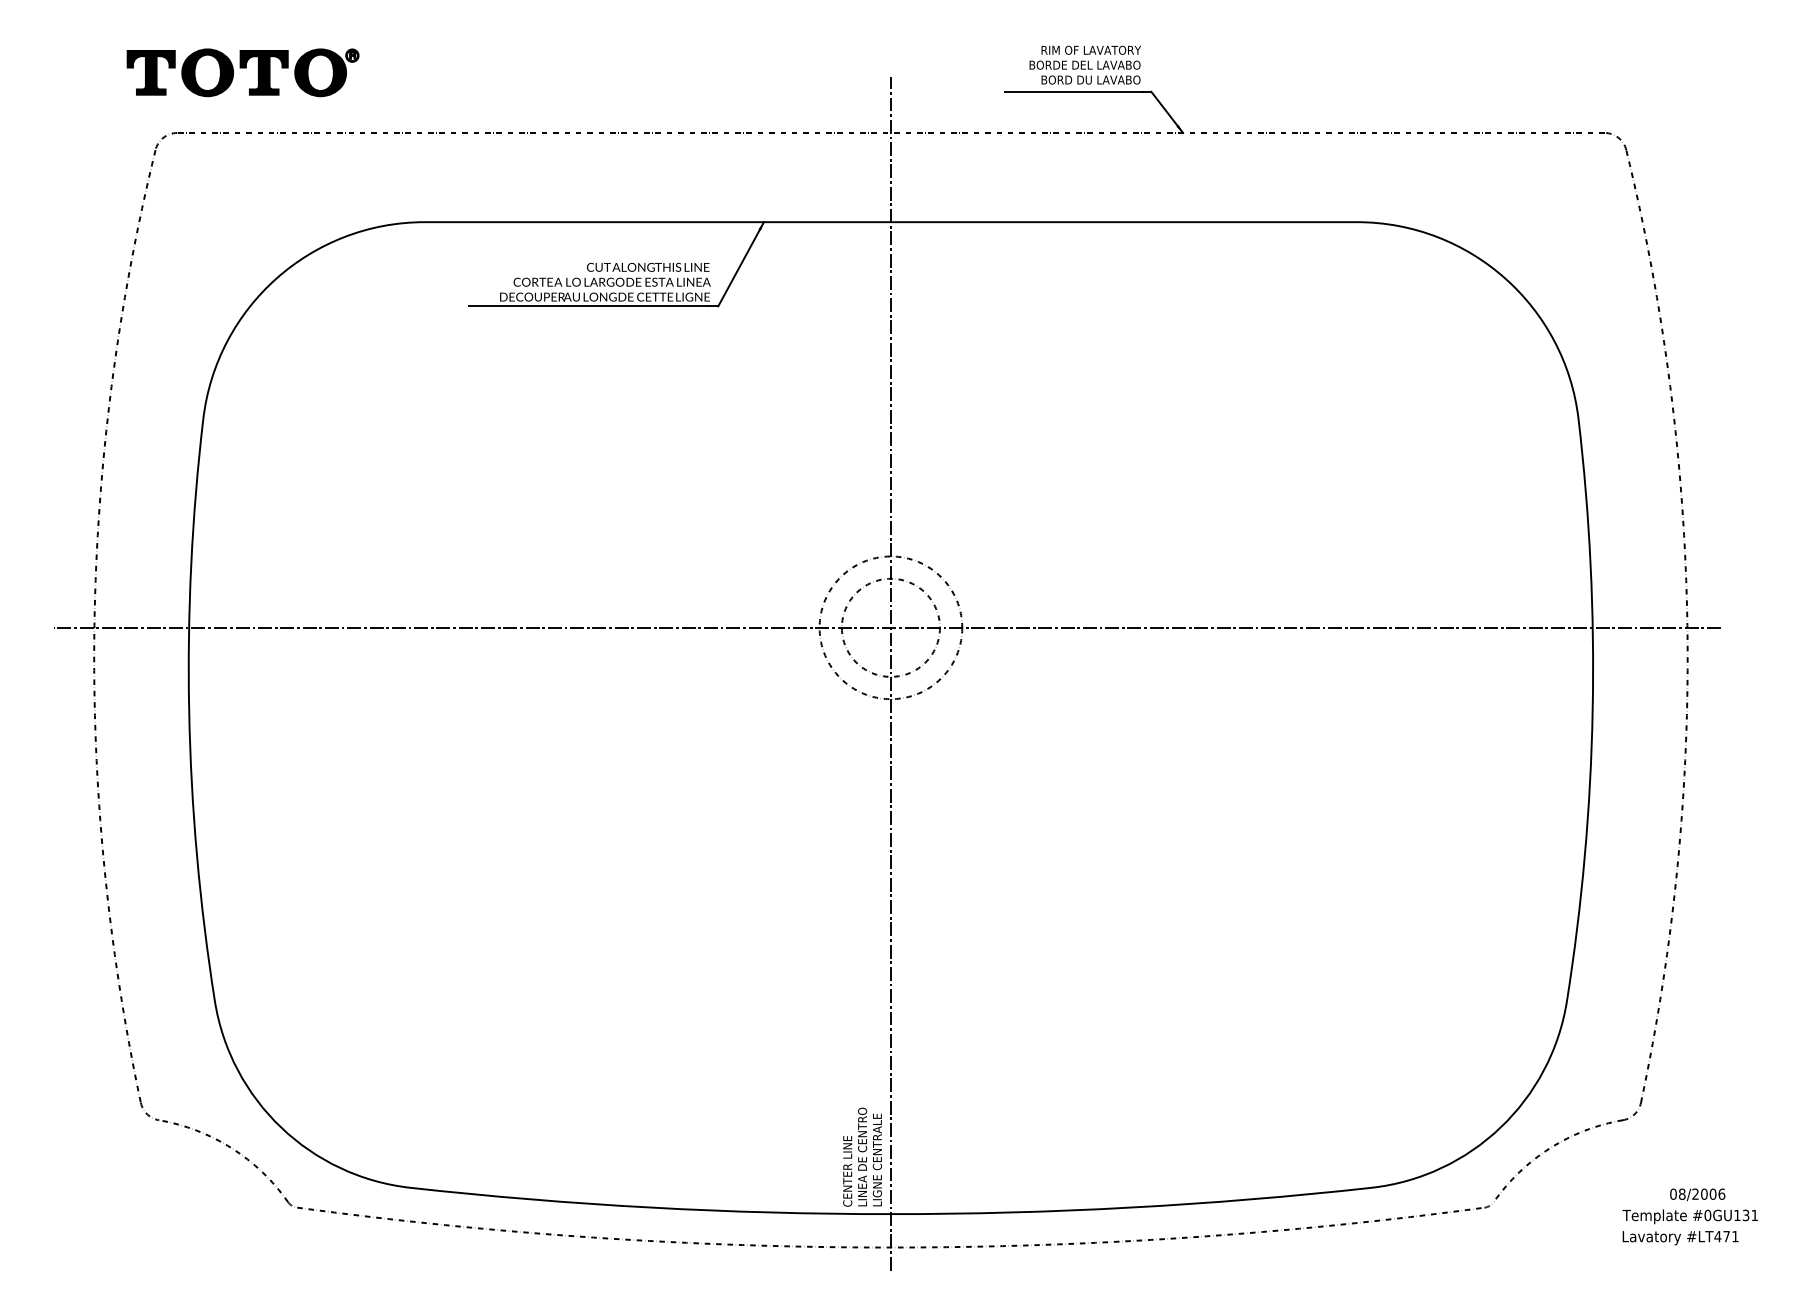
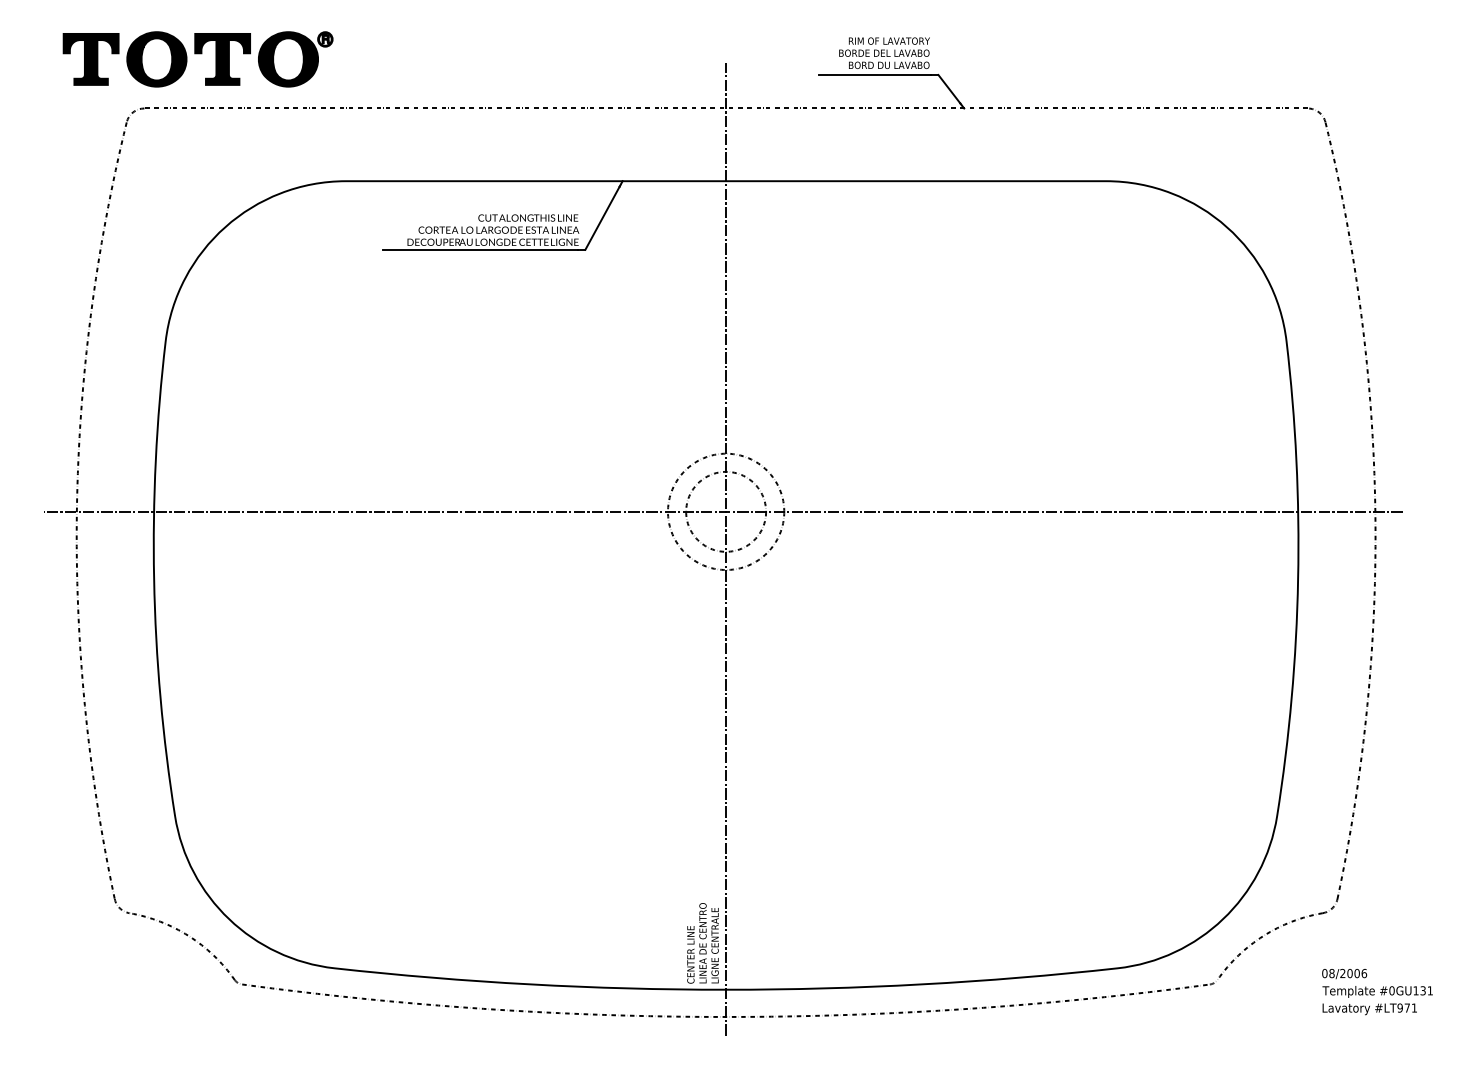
part: (242, 72) -> (197, 59), size x1.43
text: (1697, 1194) -> (1344, 973), moved
text: (1717, 1236) -> (1399, 1007), #LT471 -> #LT971

